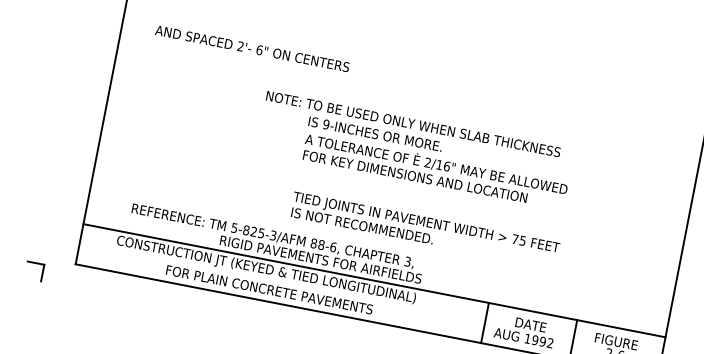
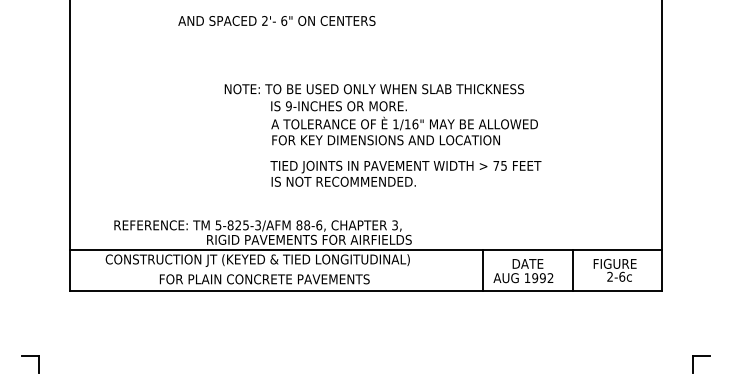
text: (252, 48) -> (276, 20), moved
text: (427, 162) -> (395, 124), 2/16" -> 1/16"
text: (424, 229) -> (405, 173), moved
part: (35, 264) -> (30, 356), moved

